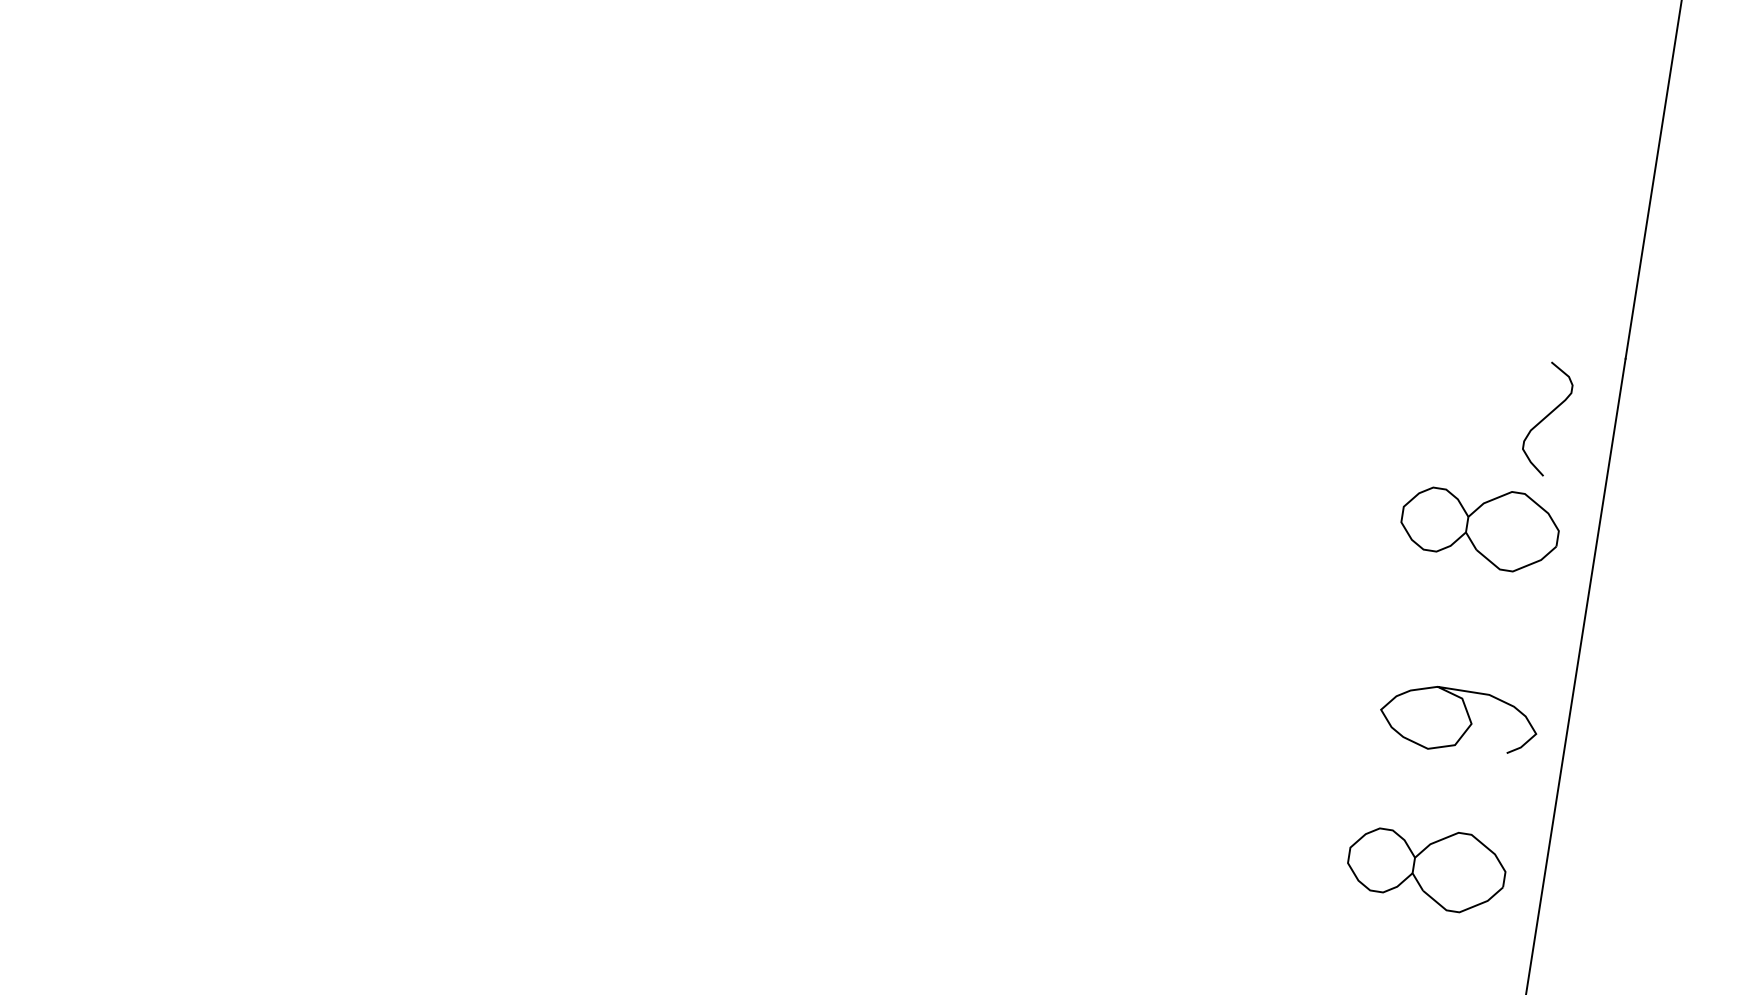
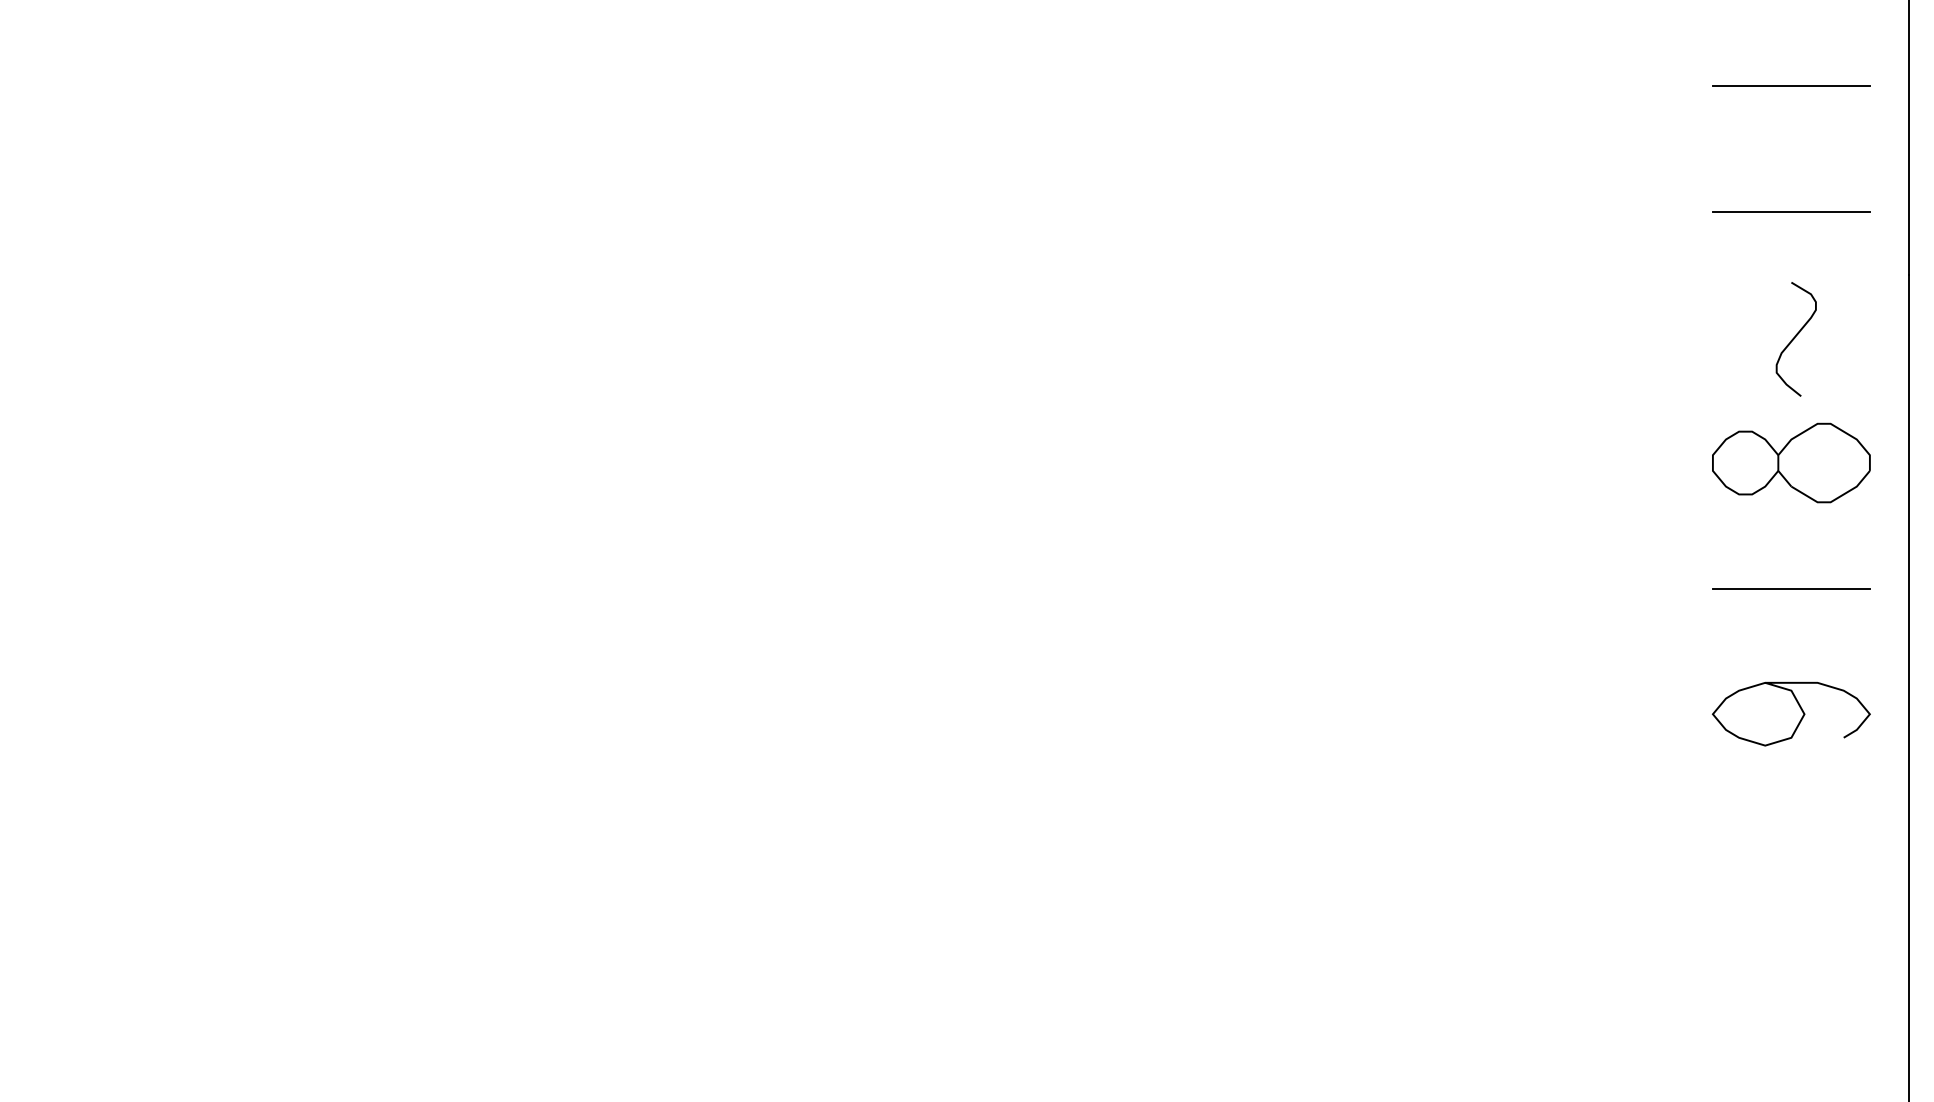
line: (1537, 154) -> (1790, 86), added
line: (1518, 278) -> (1790, 211), added
curve: (1546, 418) -> (1795, 338), moved
line: (1459, 650) -> (1790, 588), added
curve: (1468, 718) -> (1800, 709), moved
part: (1426, 866) -> (1791, 807), removed

